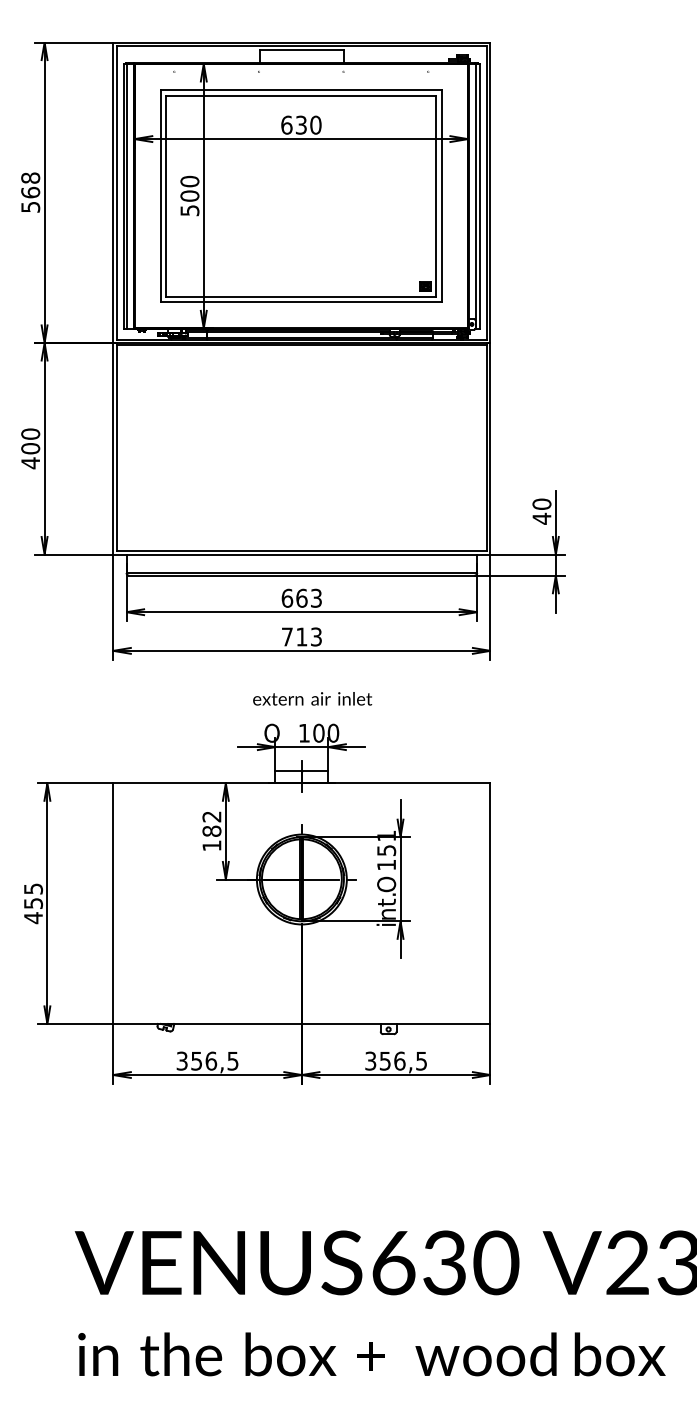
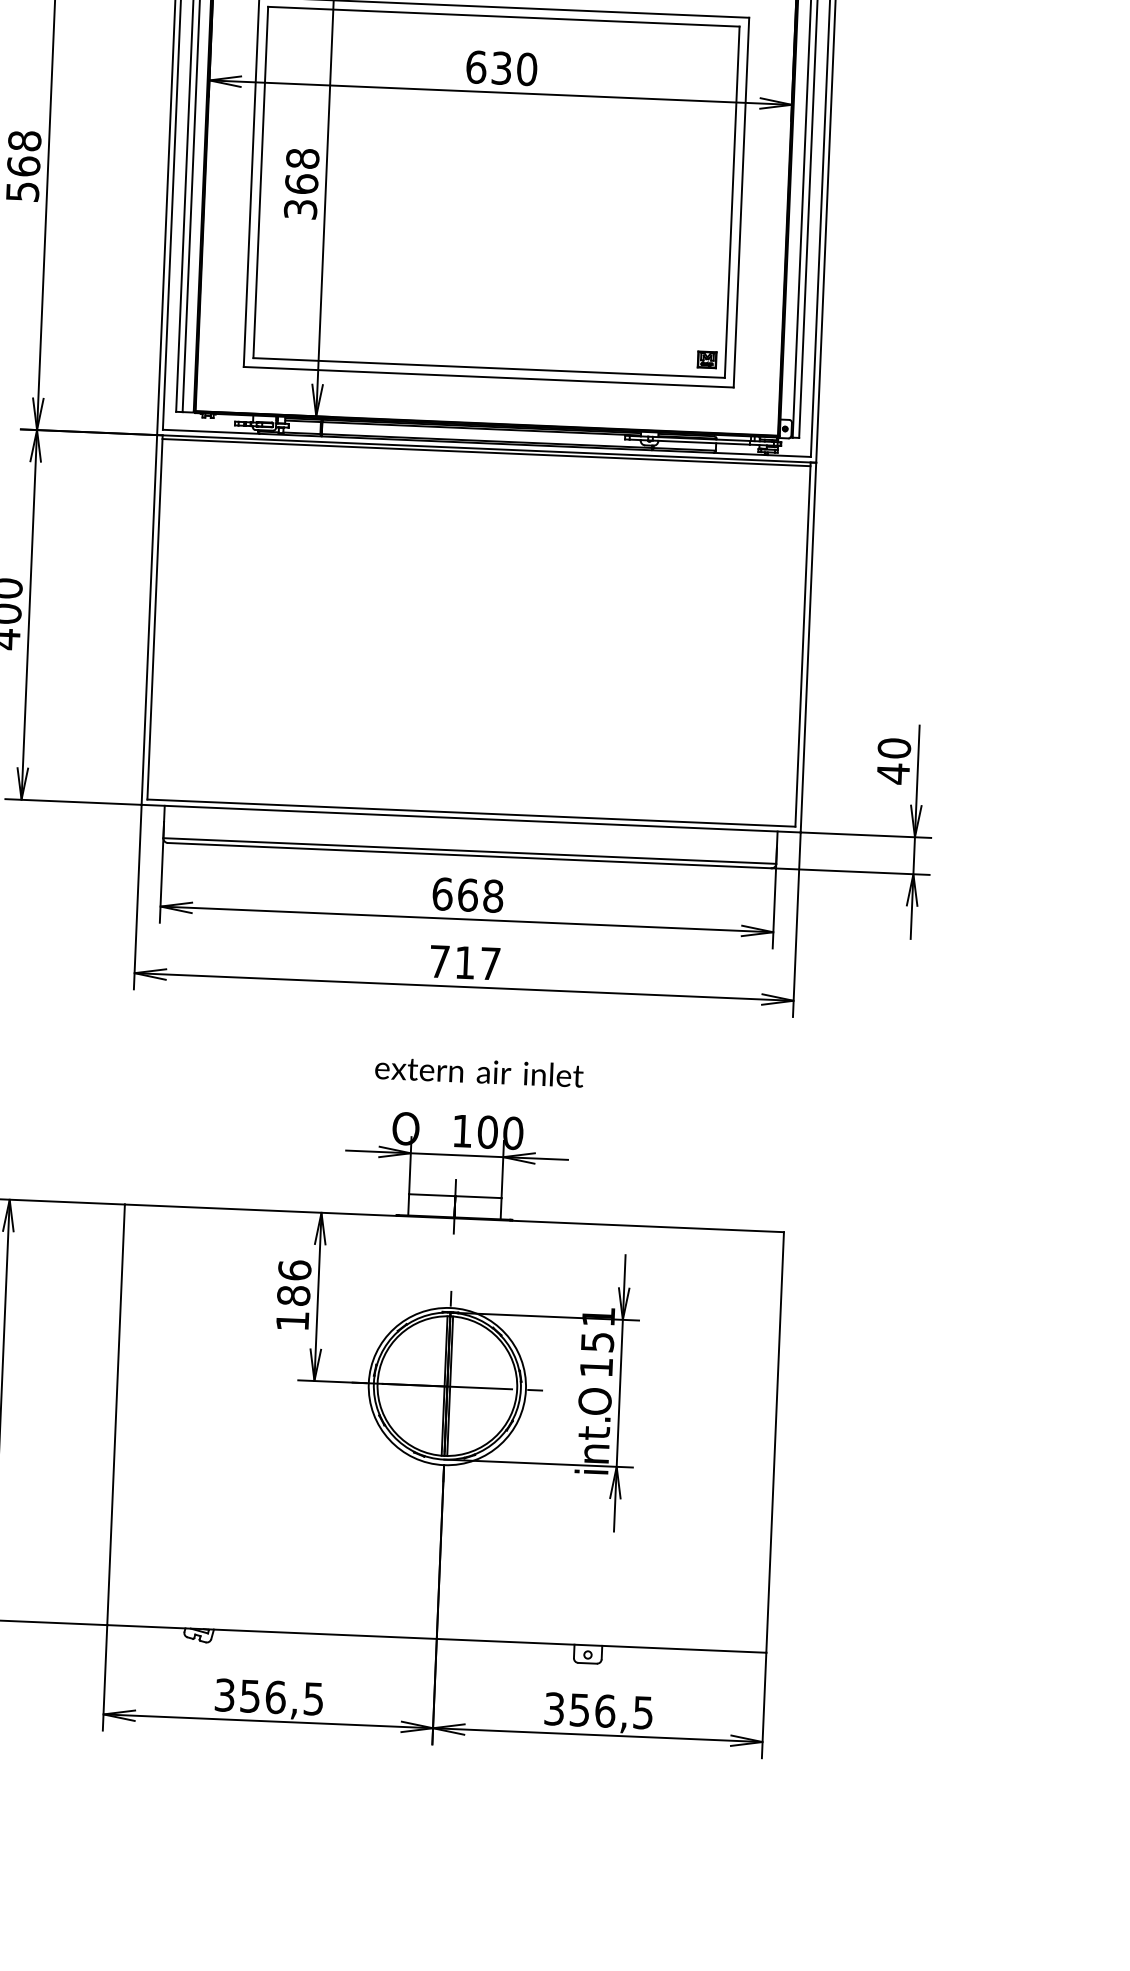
text: (189, 195) -> (301, 182), 500 -> 368
text: (316, 597) -> (493, 894), 663 -> 668
text: (316, 636) -> (490, 962), 713 -> 717
text: (211, 816) -> (294, 1269), 182 -> 186

